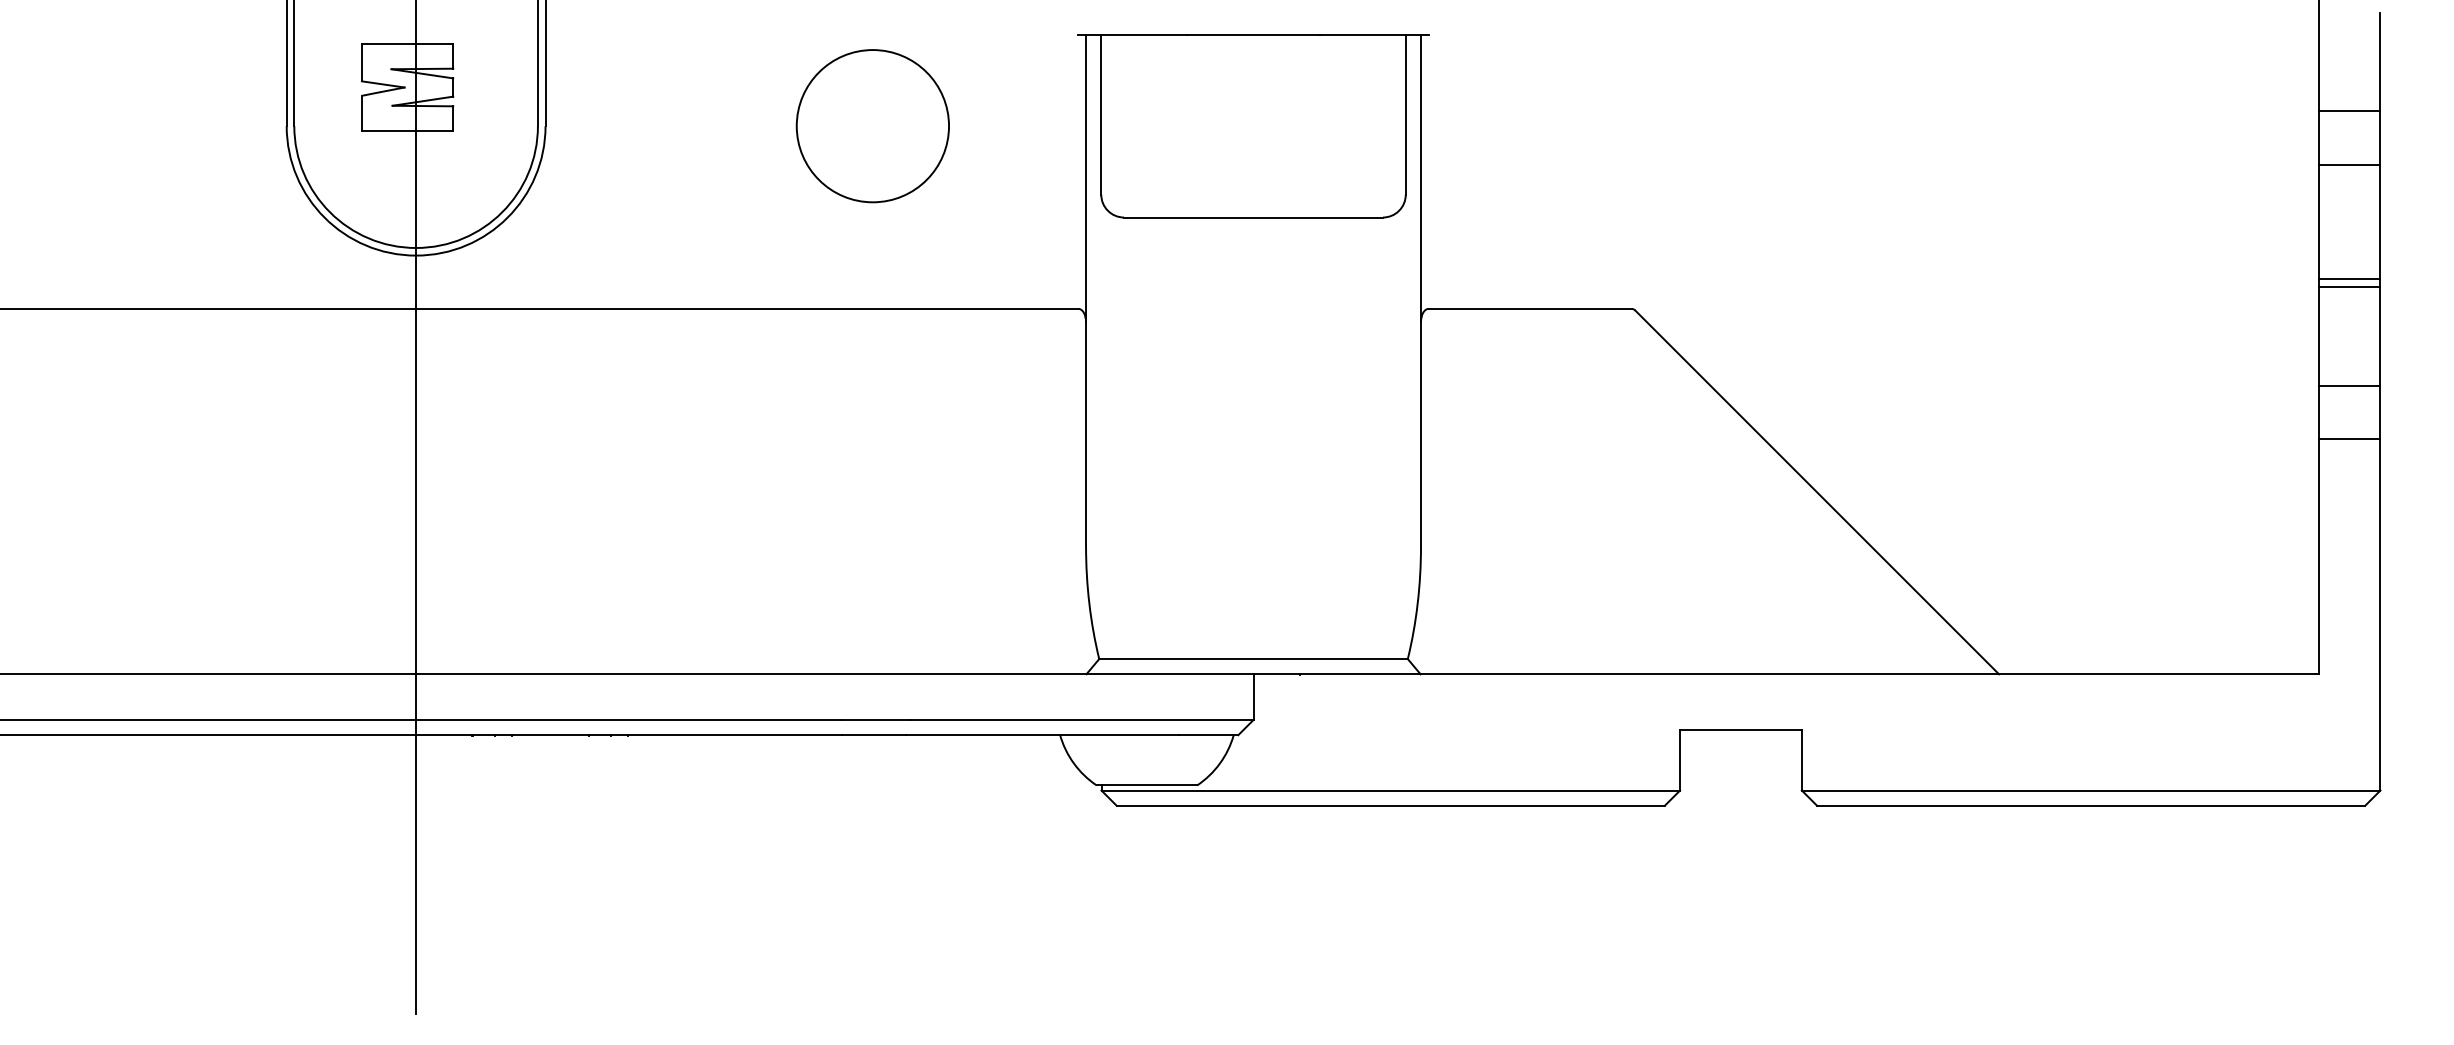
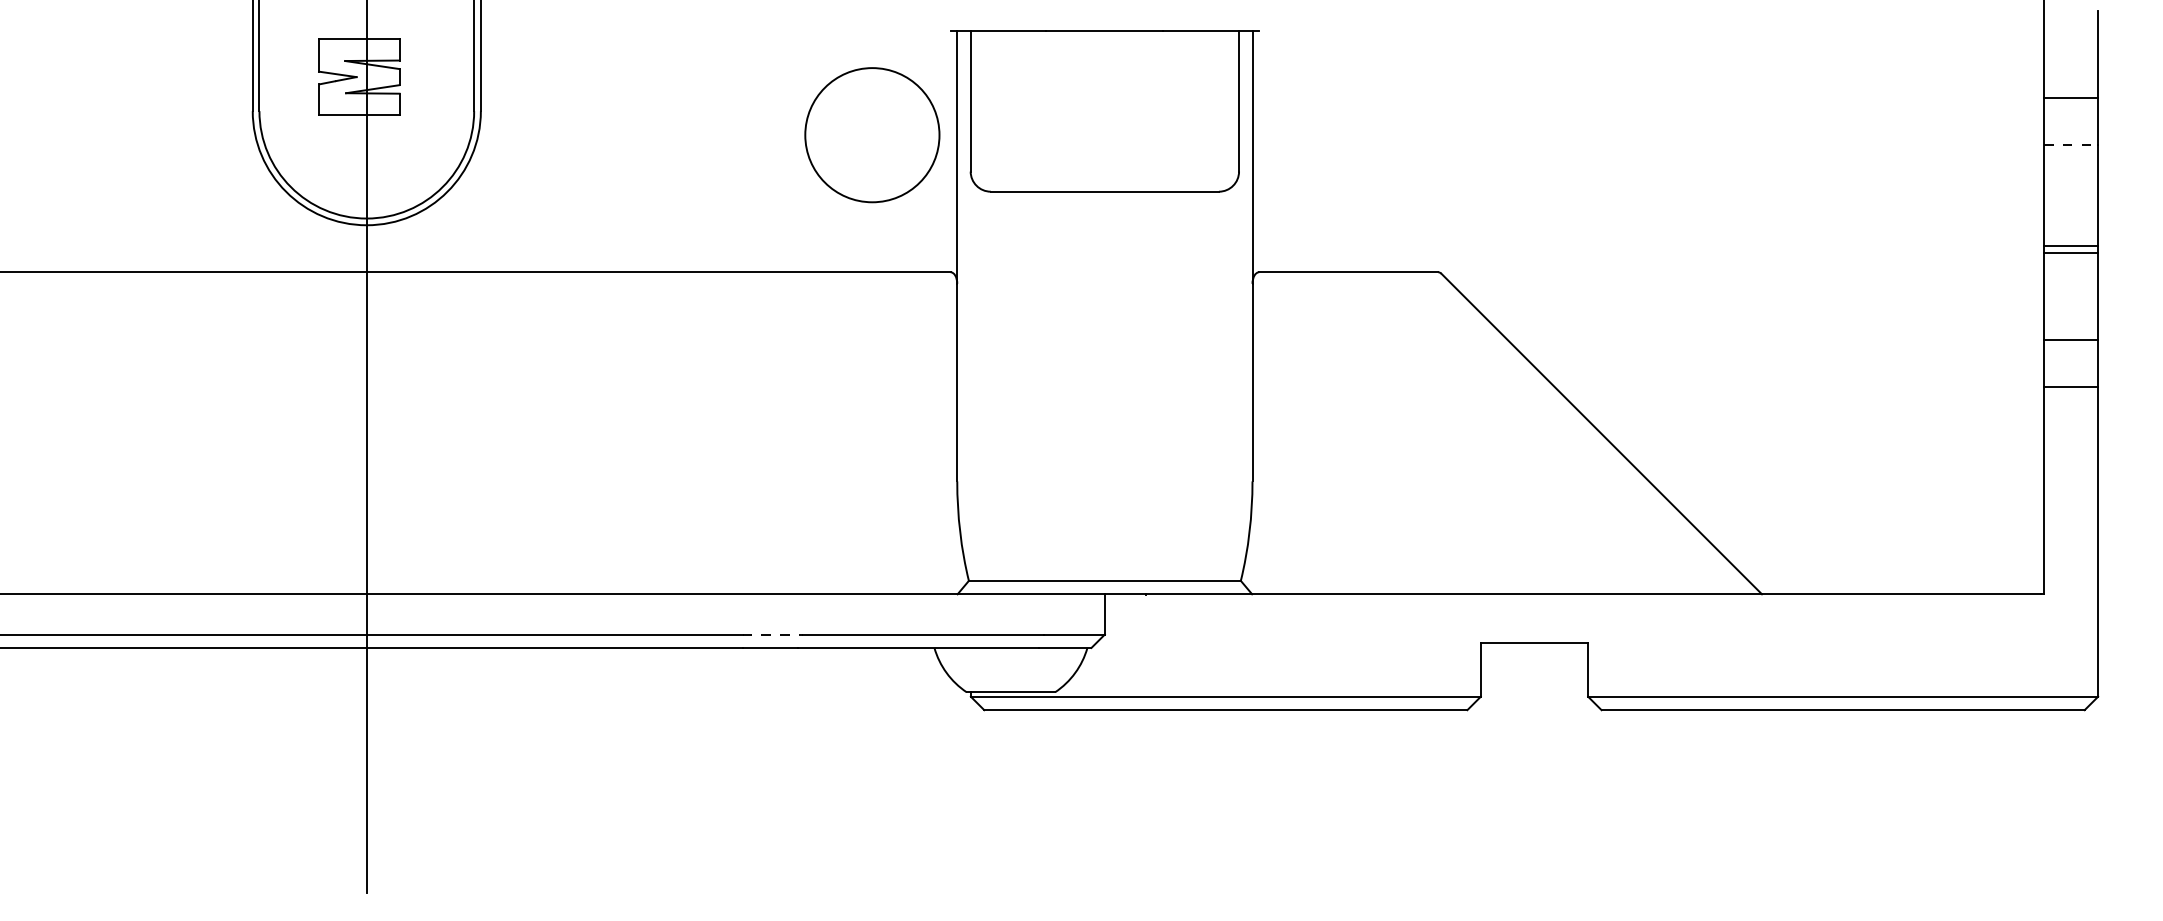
circle: (873, 126) -> (872, 135), moved
line: (2350, 165) -> (2071, 145), solid -> dashed
line: (877, 719) -> (773, 634), solid -> dashed

